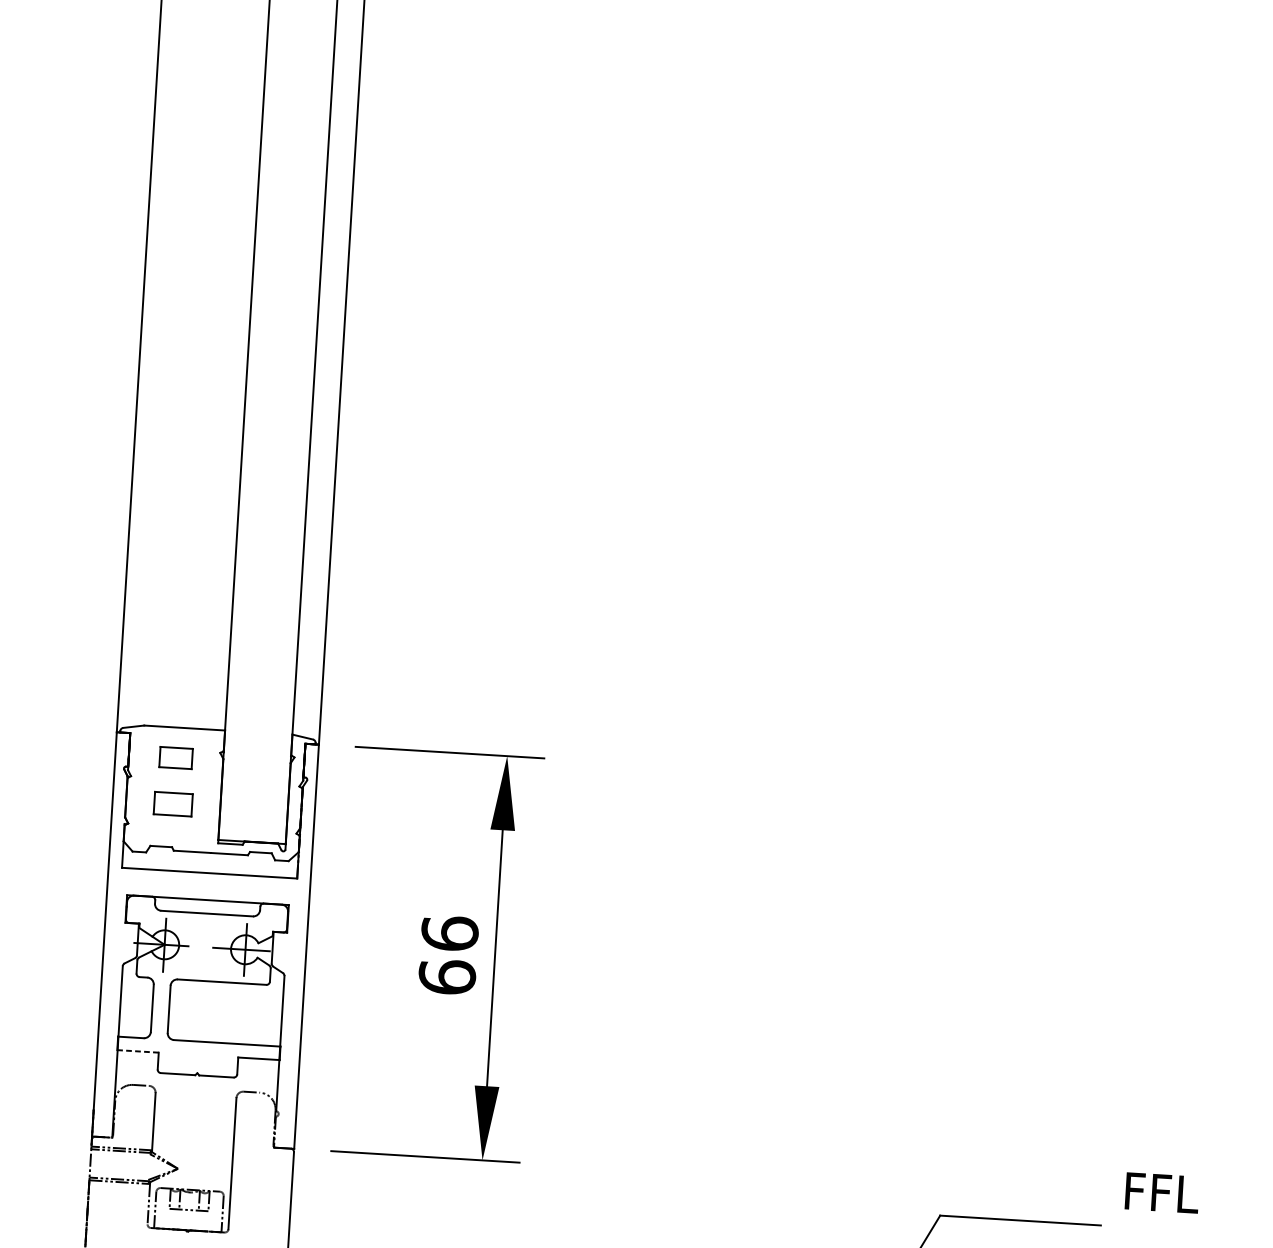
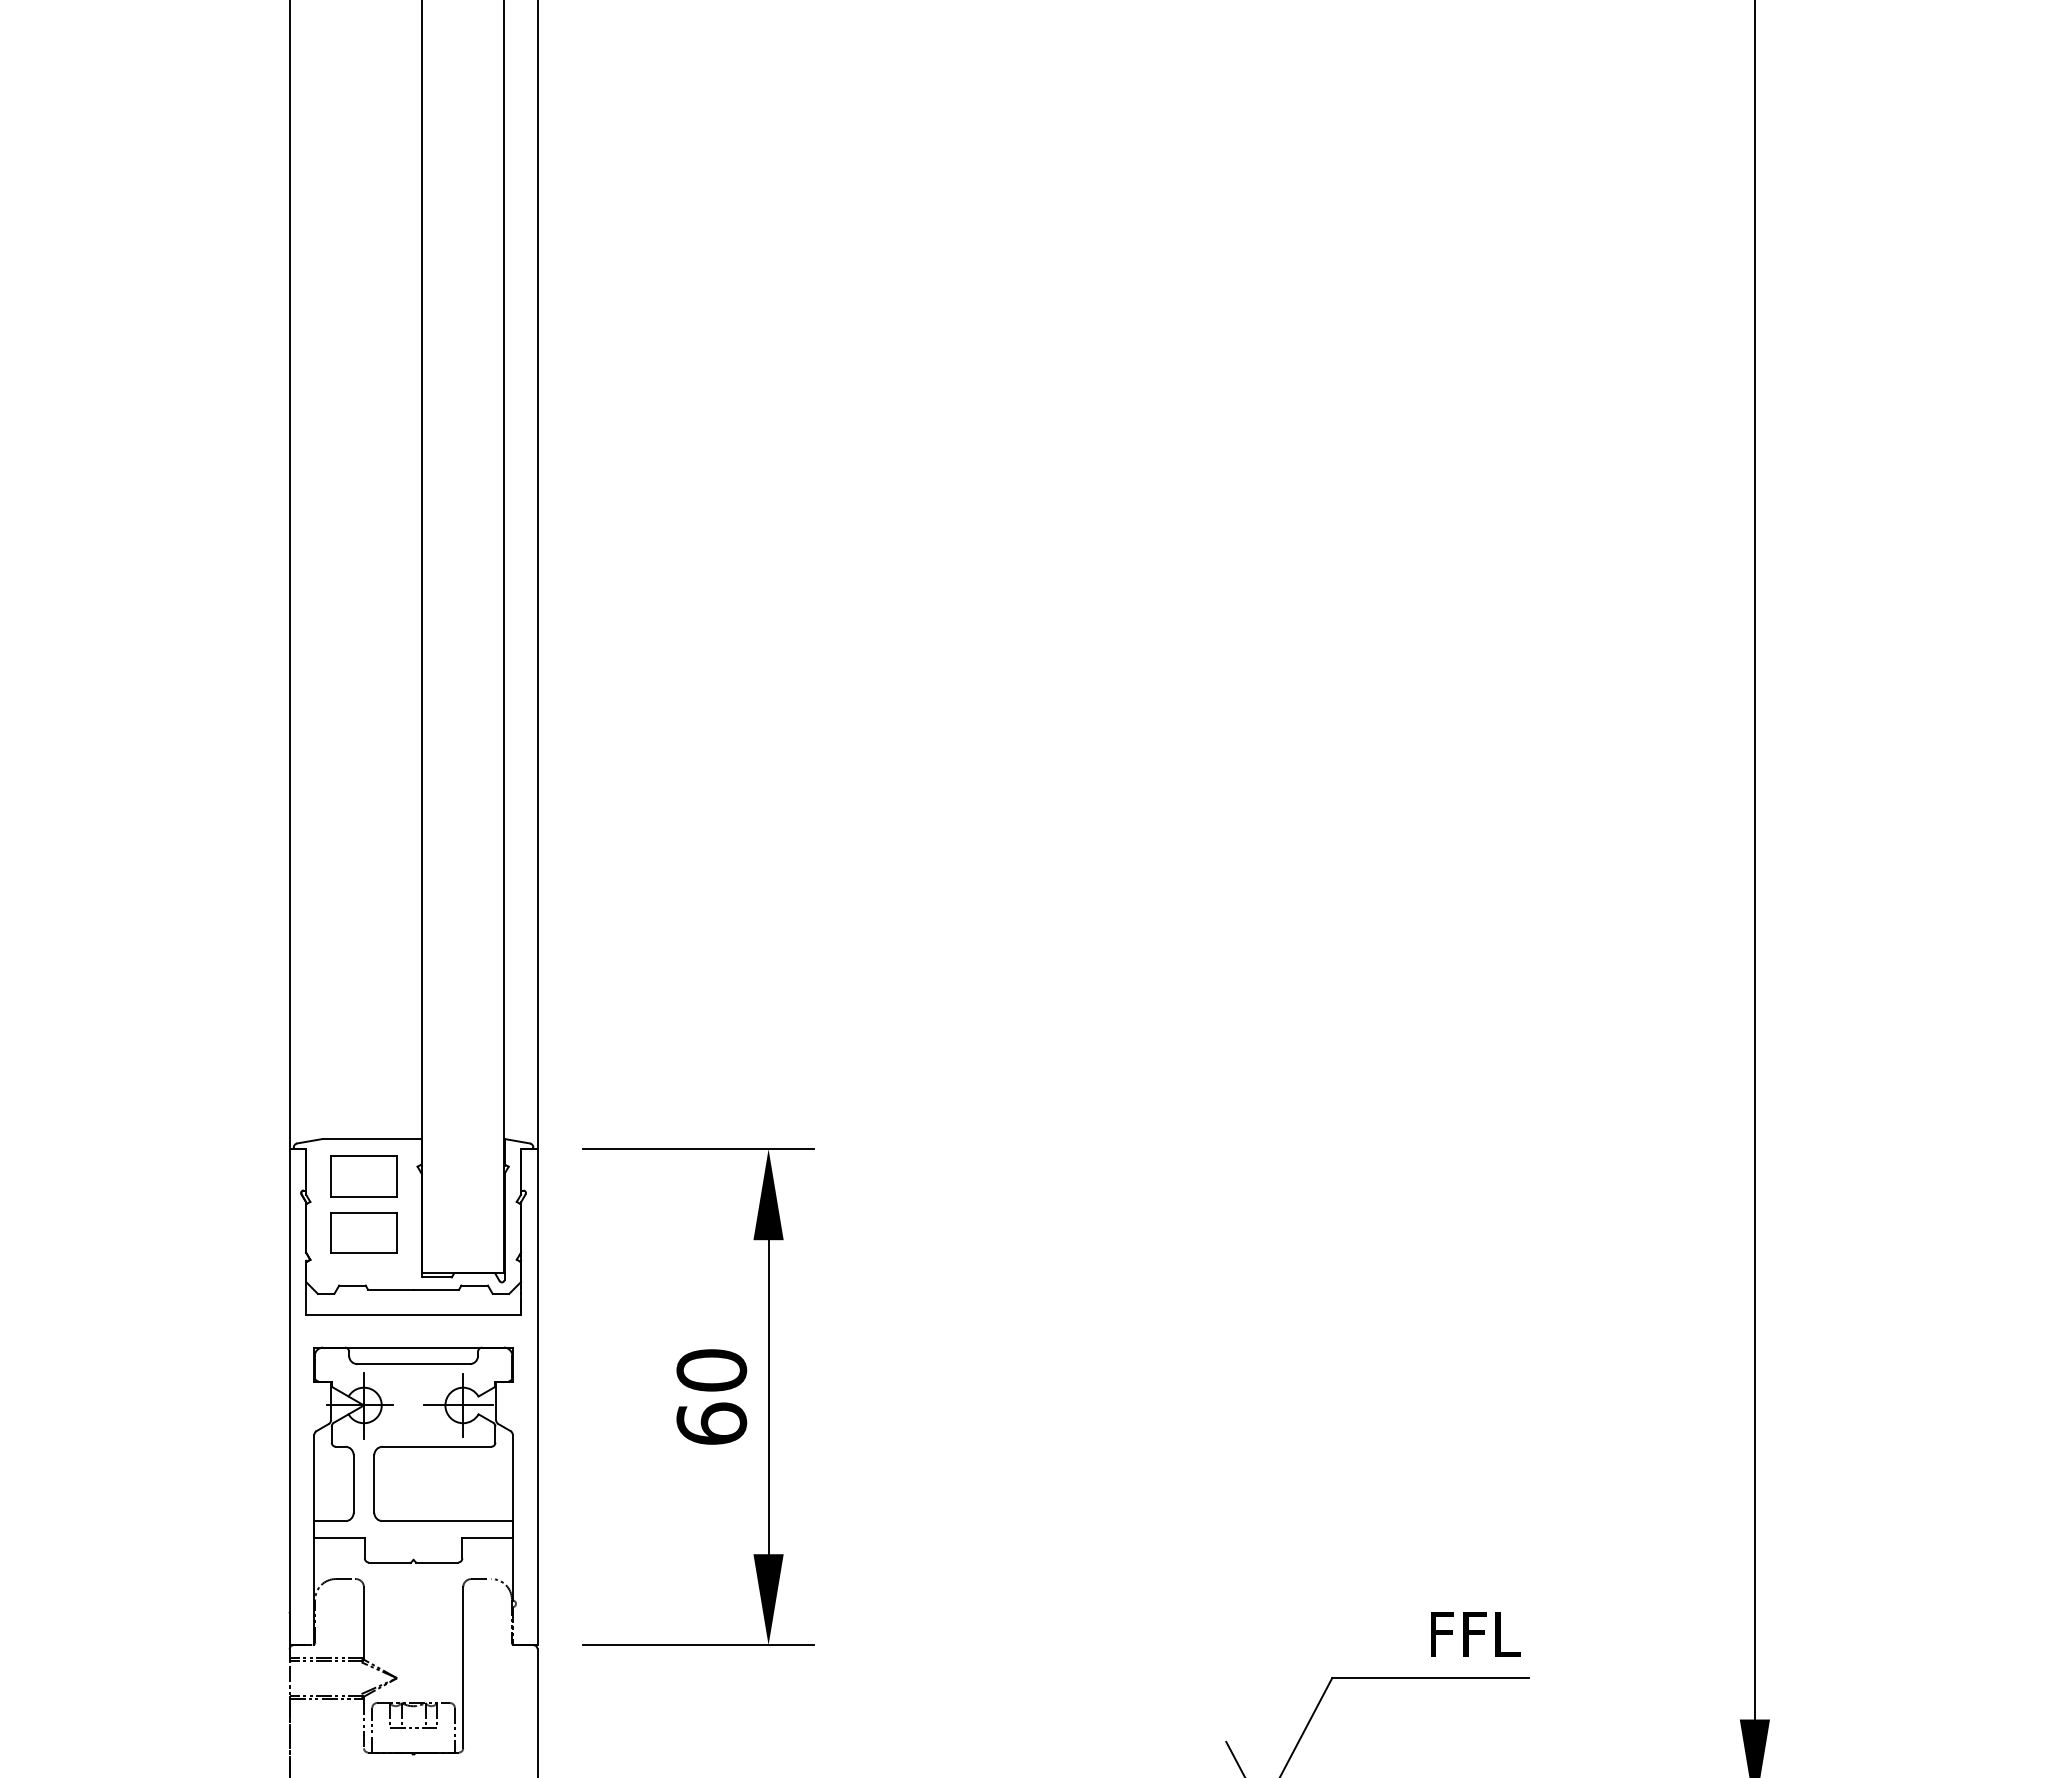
part: (175, 758) -> (363, 1176), size x1.67
part: (172, 803) -> (363, 1232), size x1.43
text: (449, 933) -> (711, 1370), 66 -> 60
line: (137, 1051) -> (338, 1537), dashed -> solid
text: (1162, 1193) -> (1475, 1634), moved

